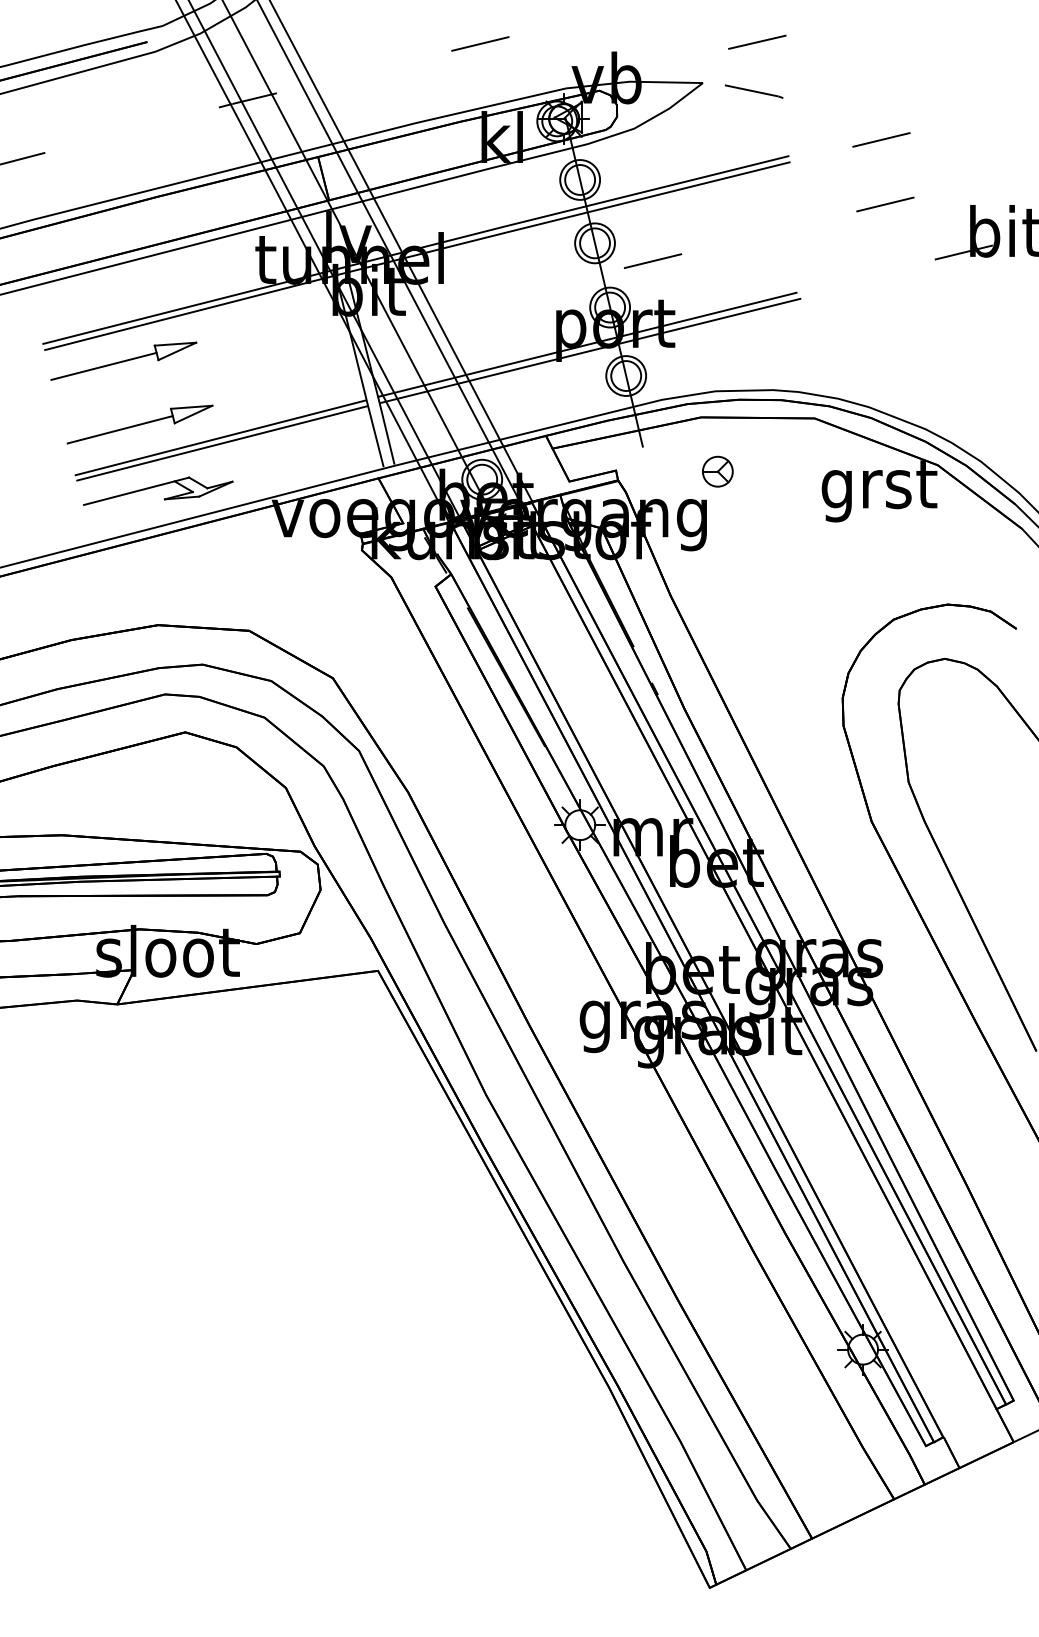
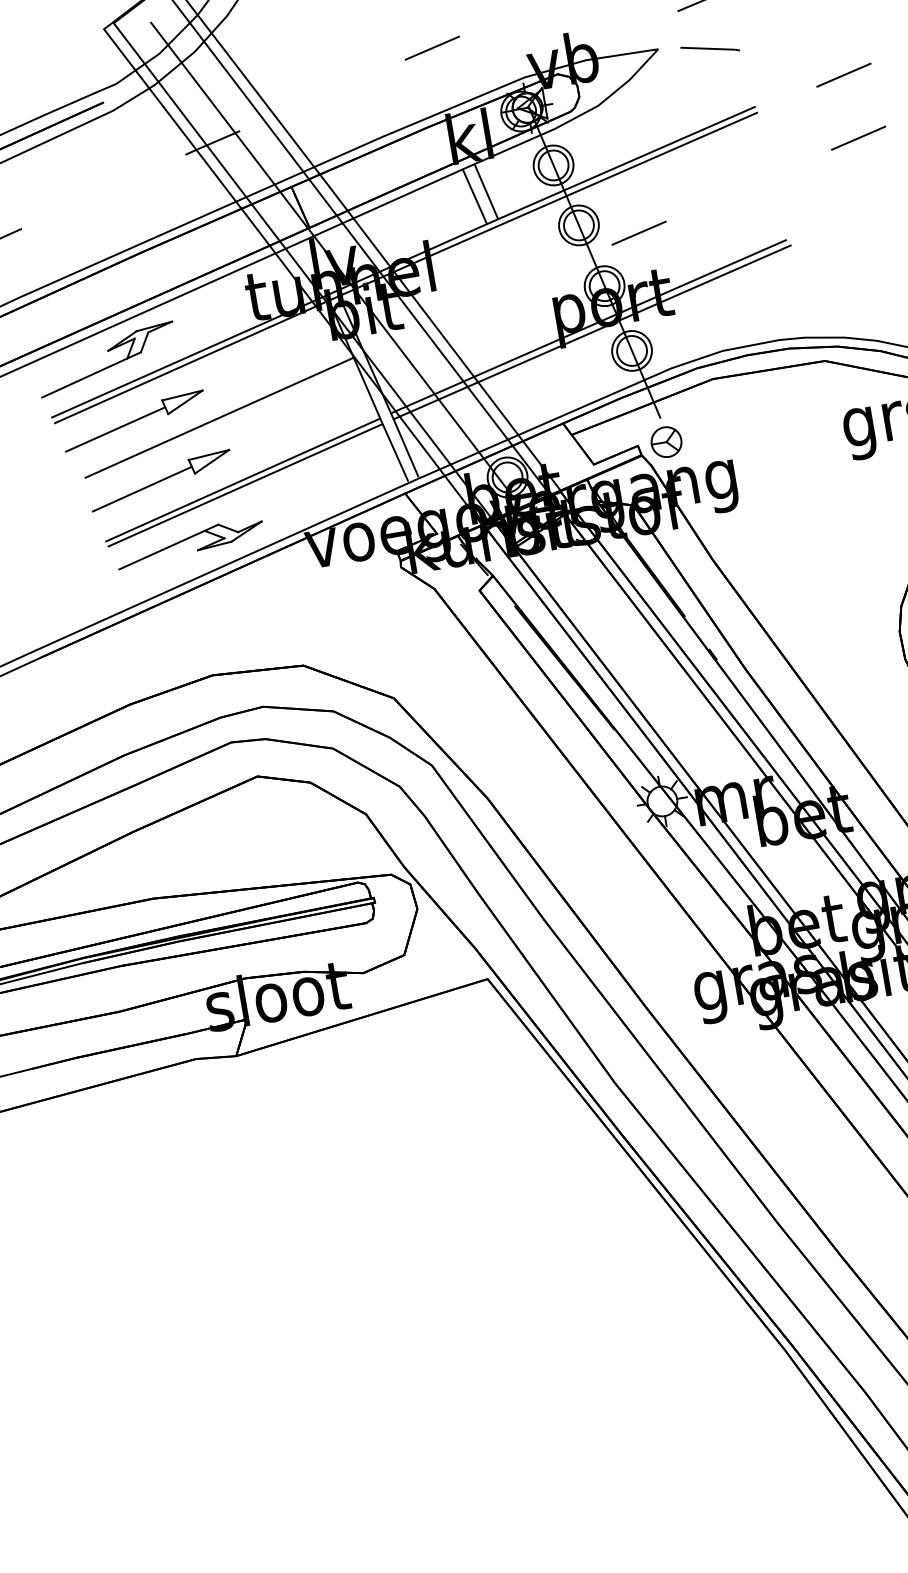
line: (509, 194) -> (486, 191), added
line: (497, 197) -> (475, 196), added
part: (107, 302) -> (108, 365), added
line: (208, 371) -> (219, 416), added
part: (717, 471) -> (666, 441), moved

